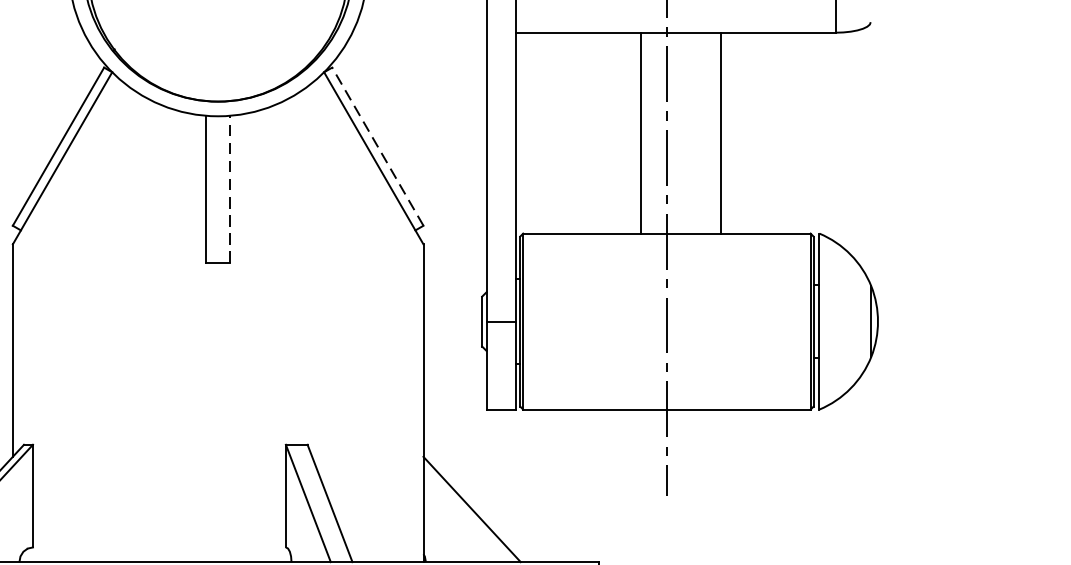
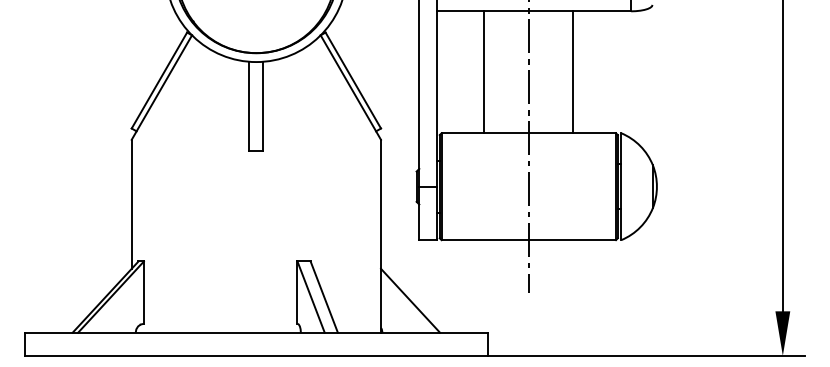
line: (641, 133) -> (484, 72), moved
line: (720, 133) -> (573, 72), moved
line: (378, 146) -> (353, 80), dashed -> solid
line: (229, 189) -> (263, 106), dashed -> solid

